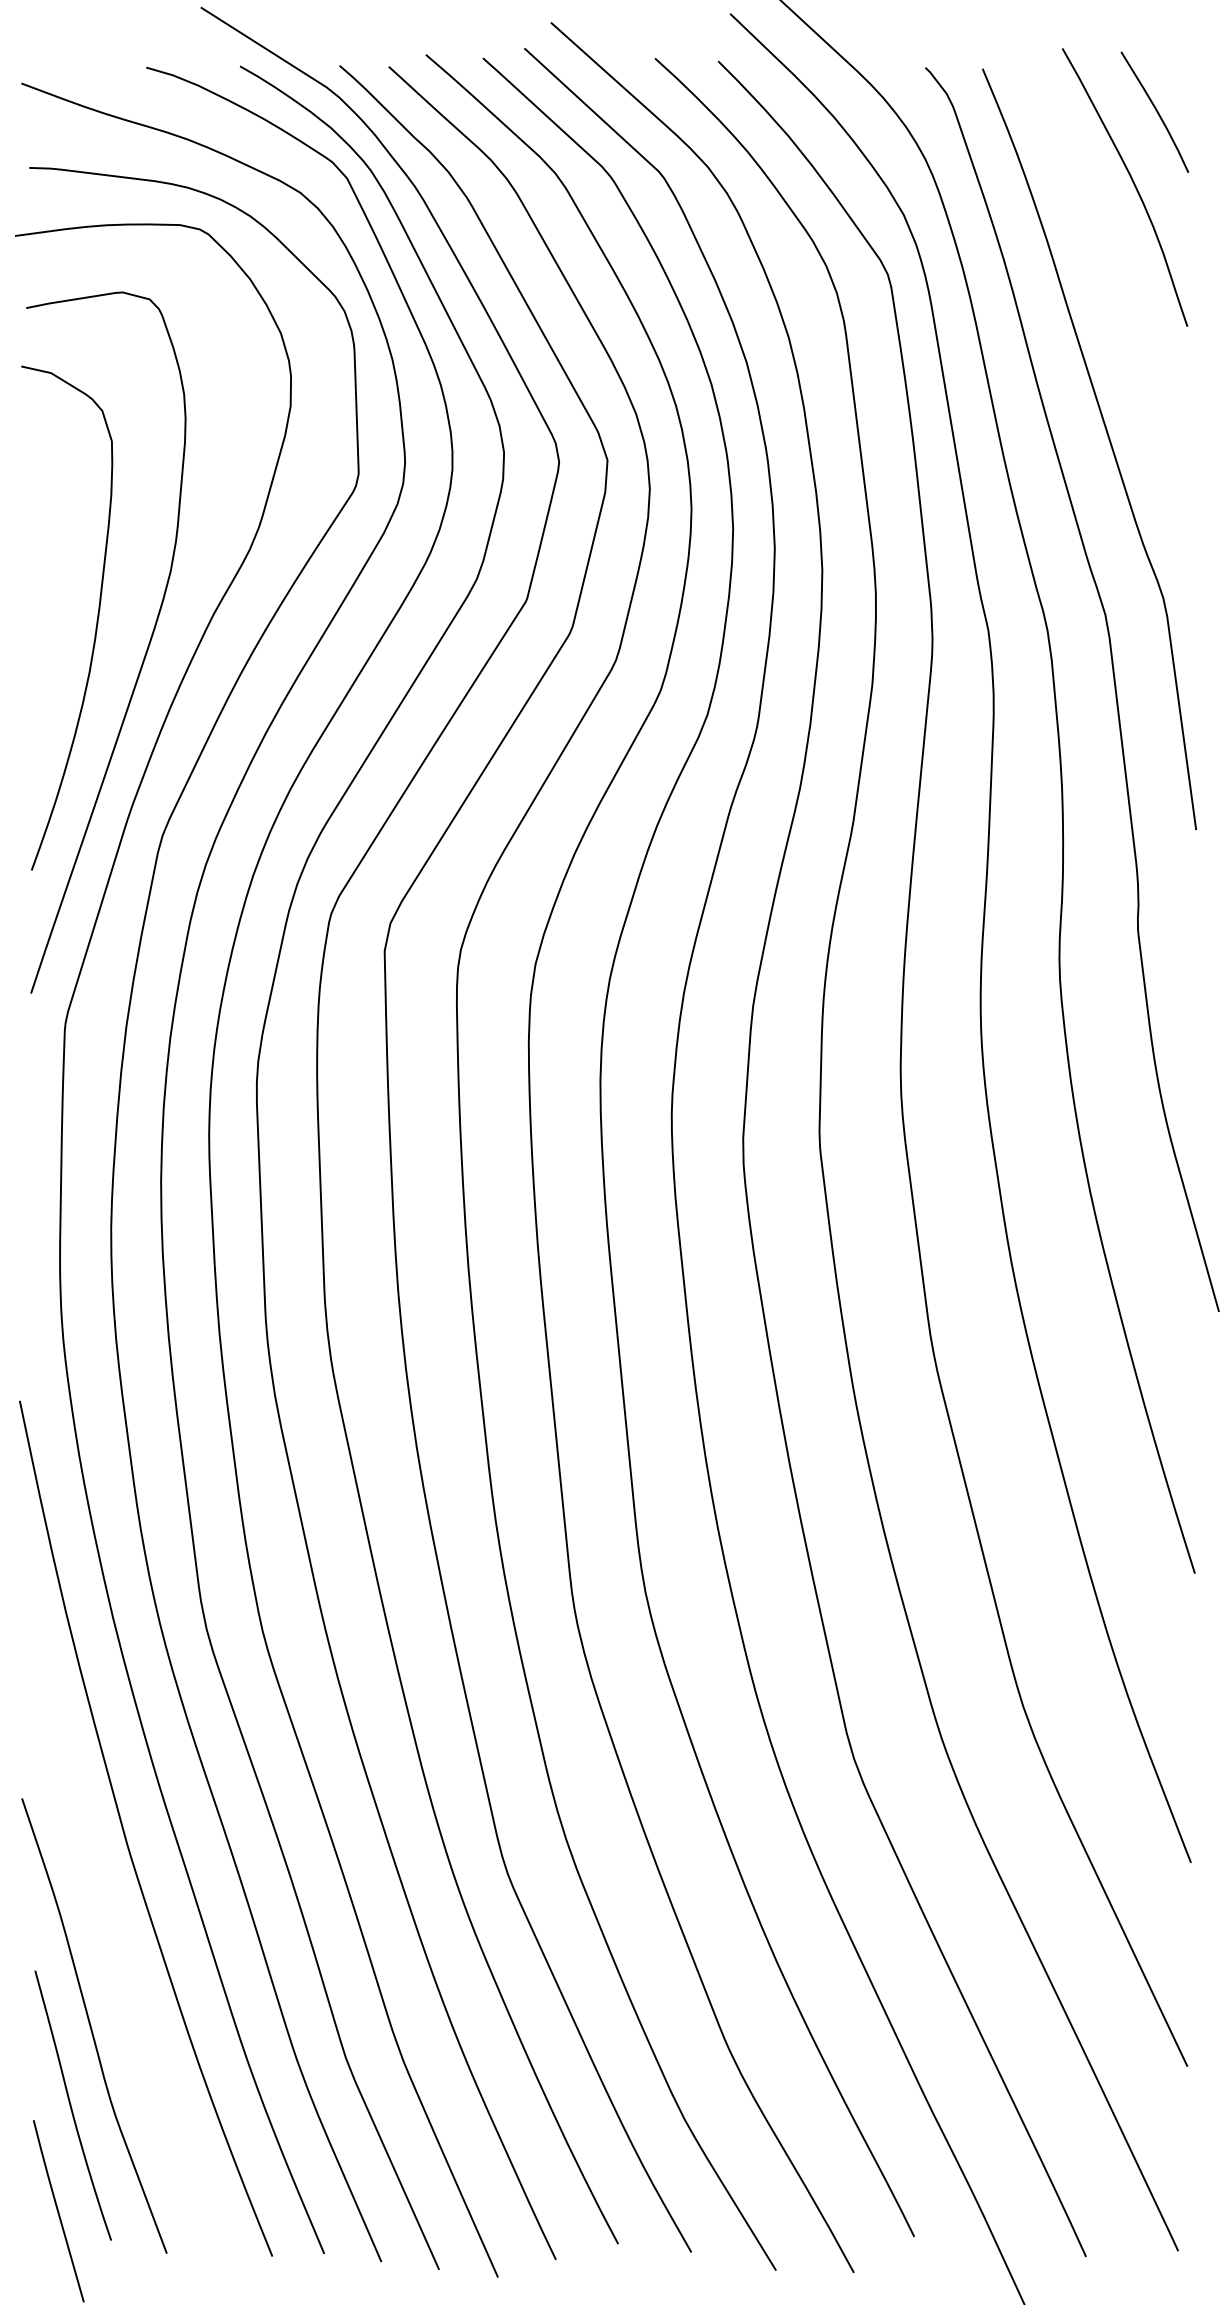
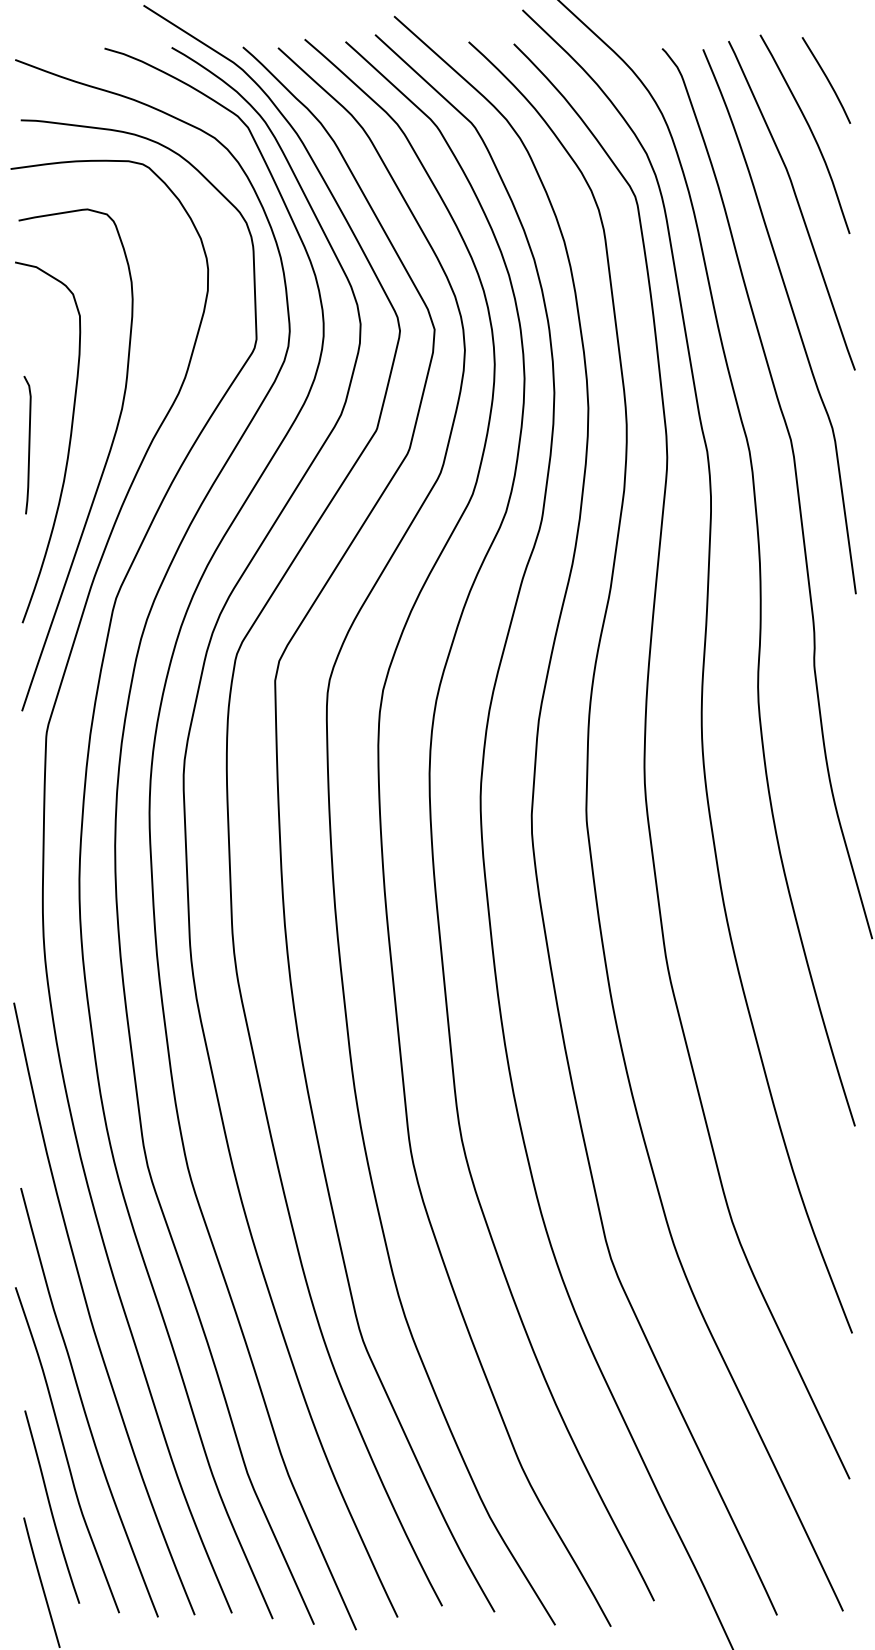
curve: (1114, 284) -> (797, 203), added
curve: (40, 621) -> (28, 444), added
curve: (116, 1960) -> (83, 1403), added

